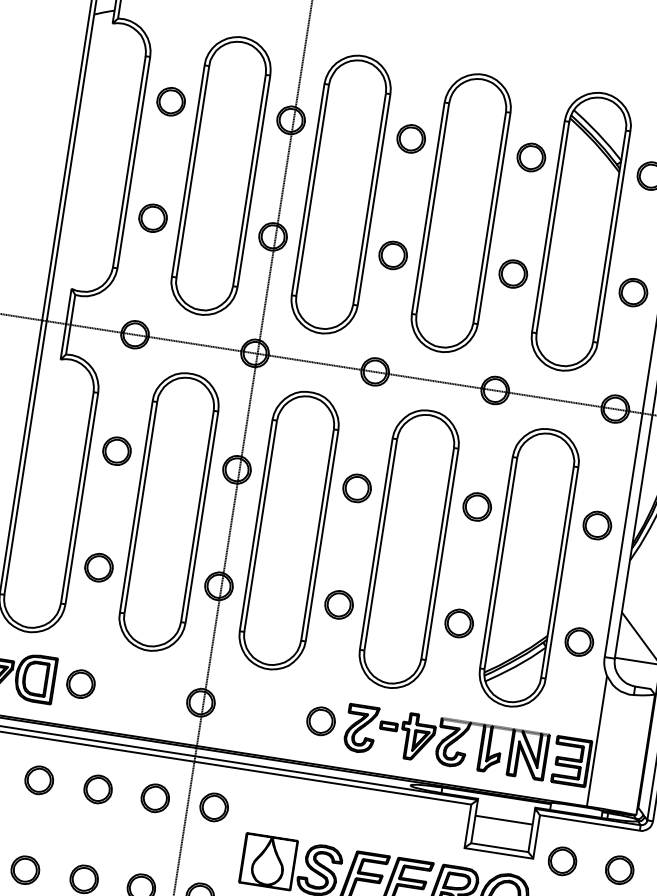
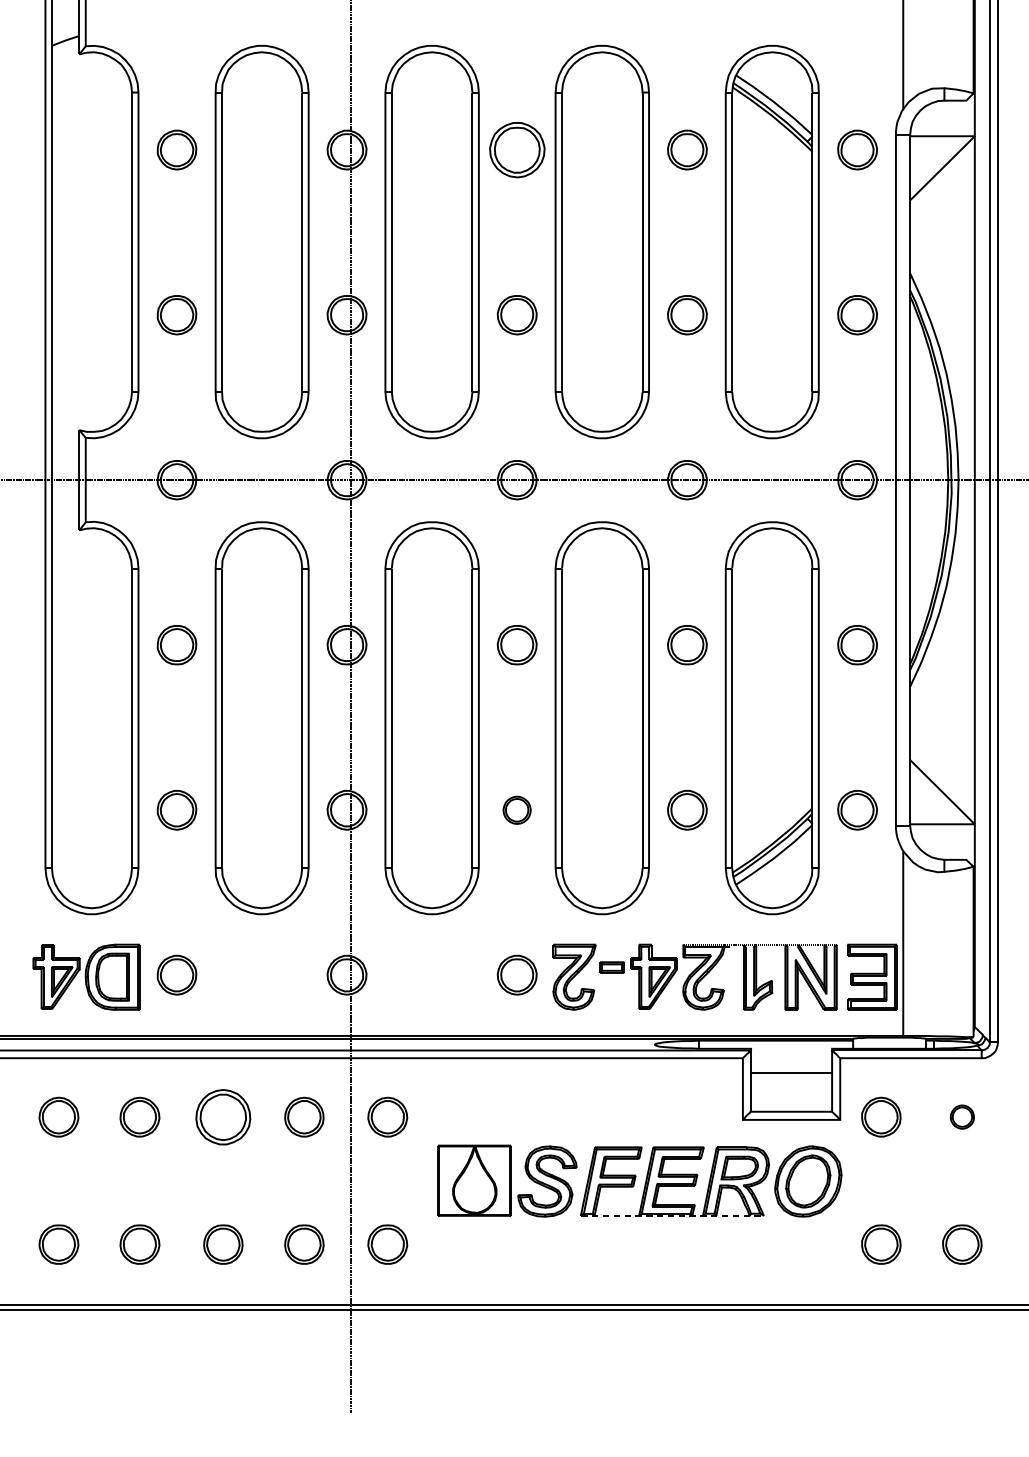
part: (410, 138) -> (516, 149), size x1.4
part: (338, 605) -> (516, 810), size x0.7
part: (98, 788) -> (223, 1116), size x1.4
part: (619, 869) -> (962, 1116), size x0.6

